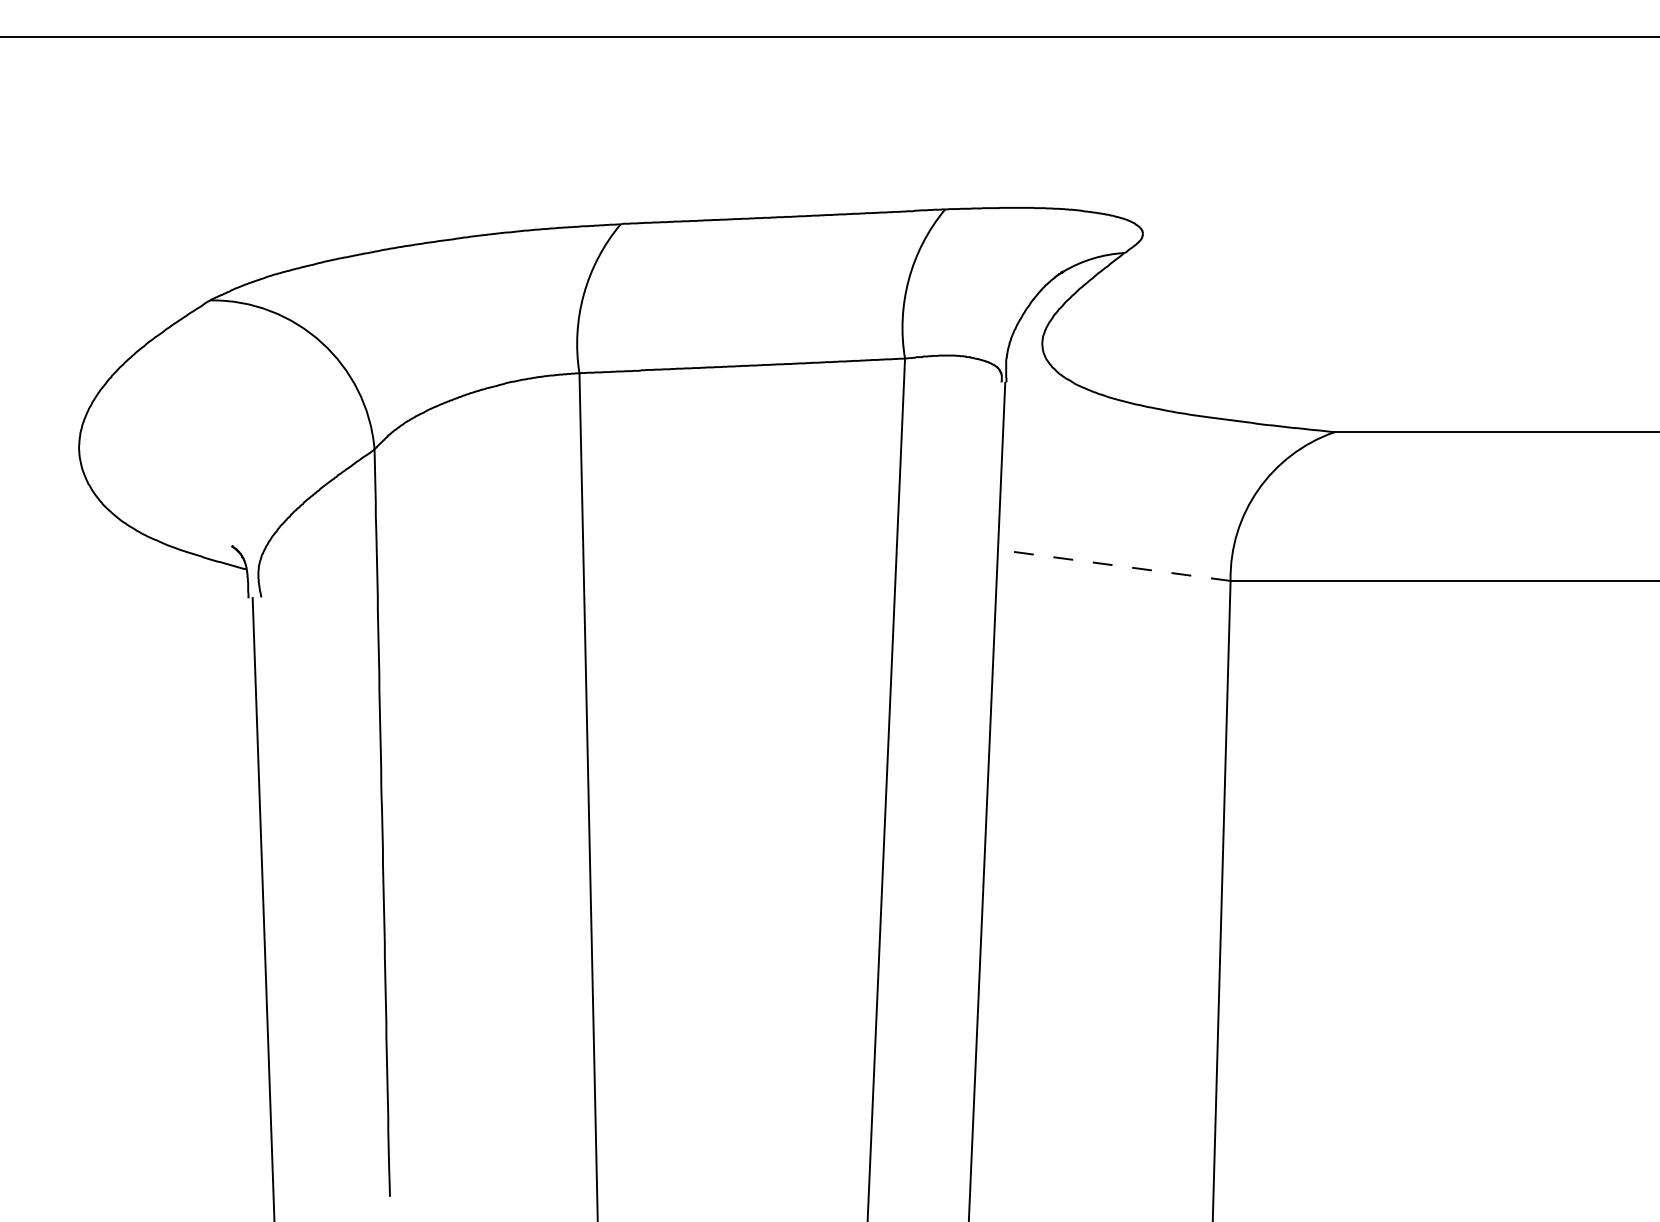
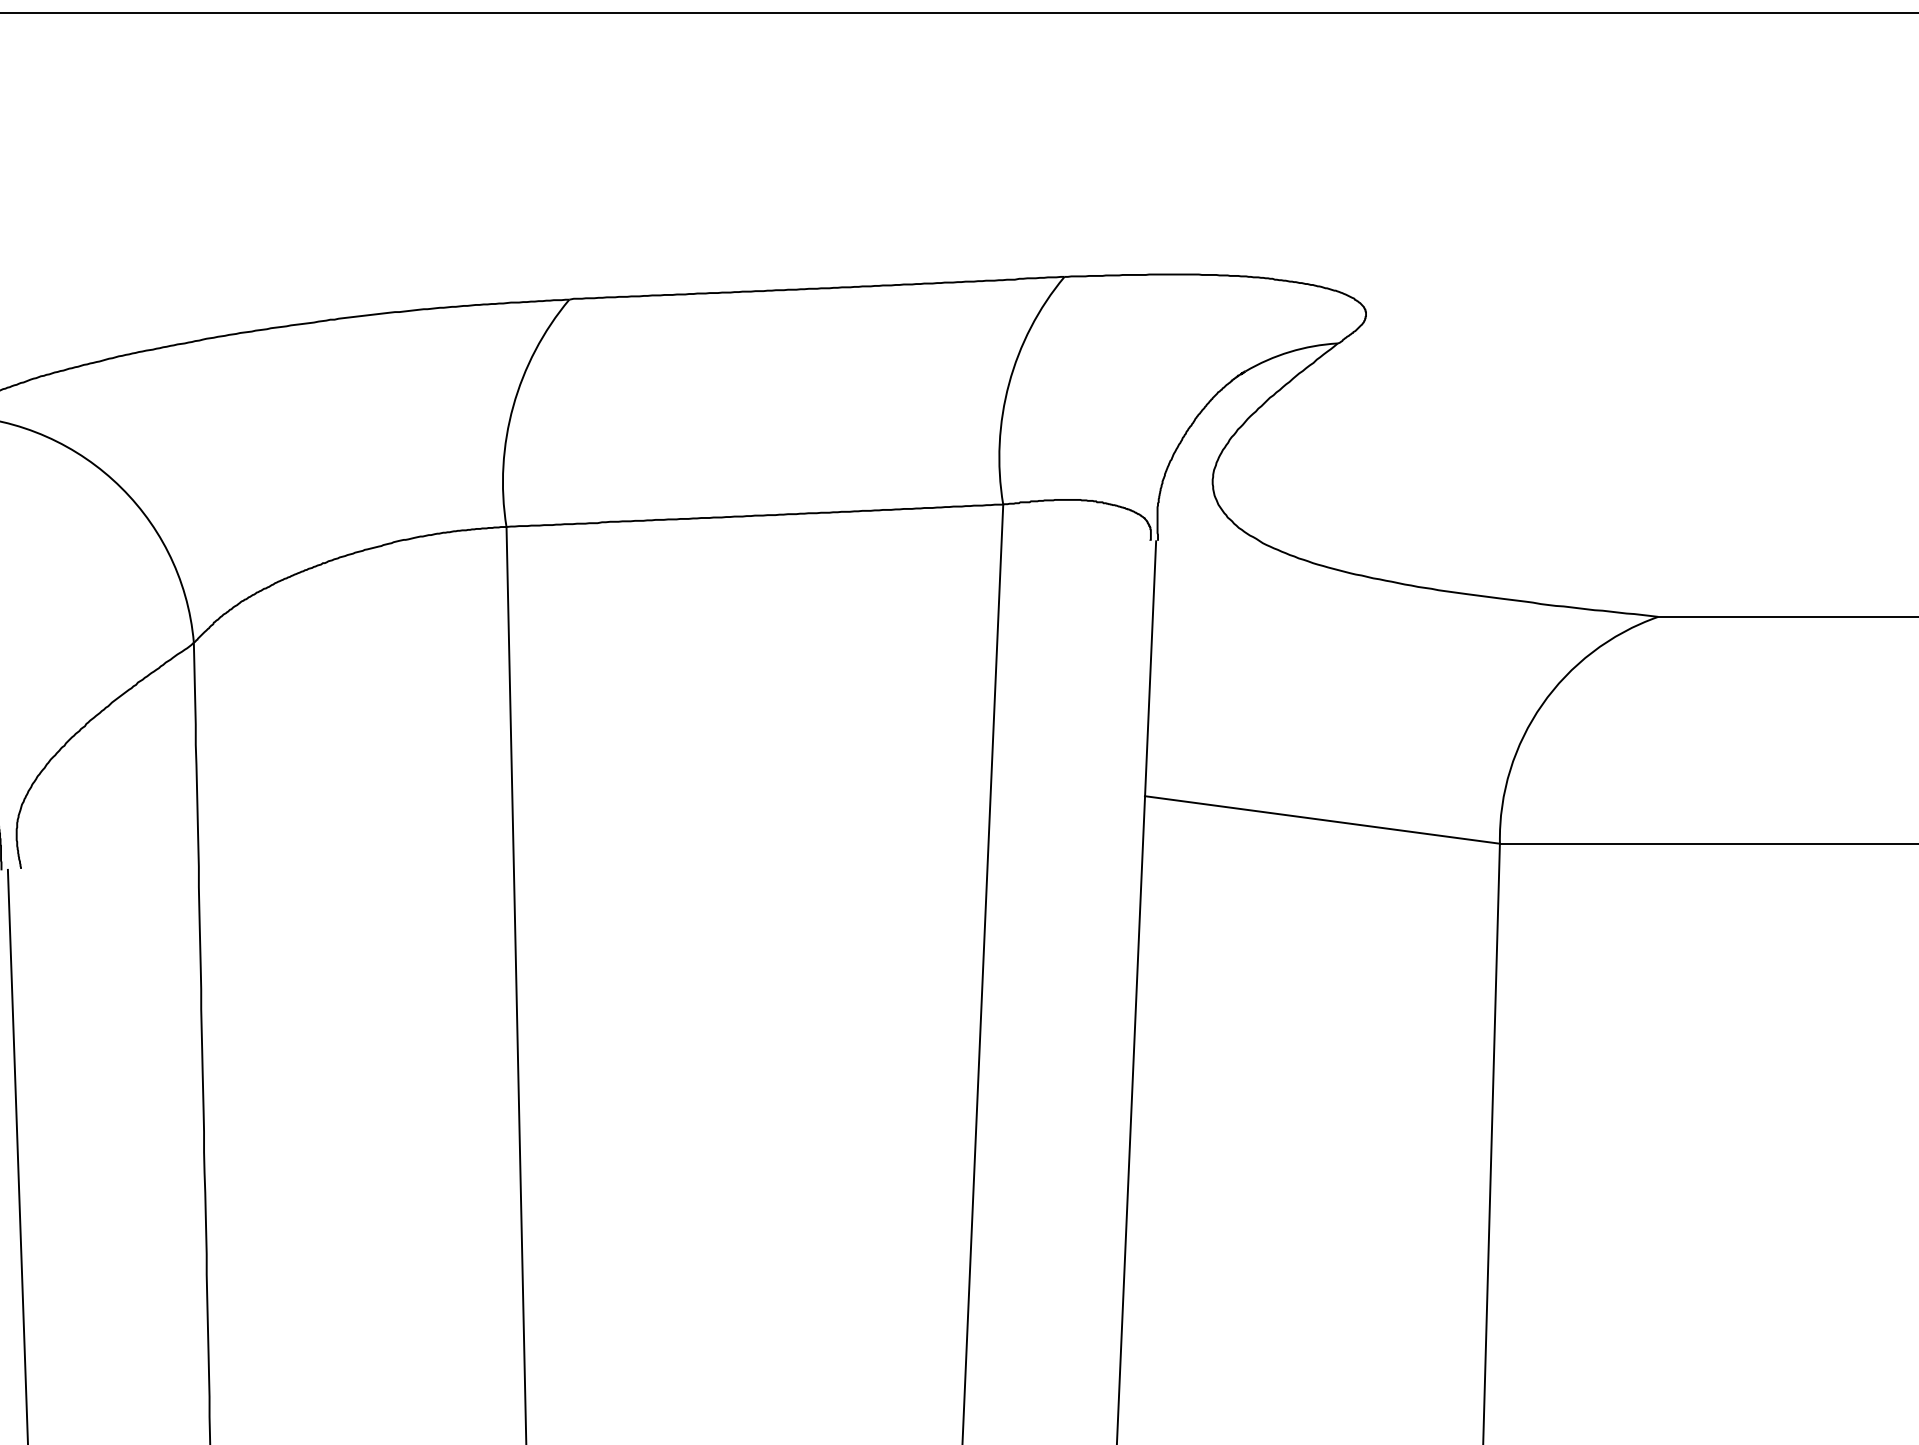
line: (1113, 565) -> (1321, 820), dashed -> solid

